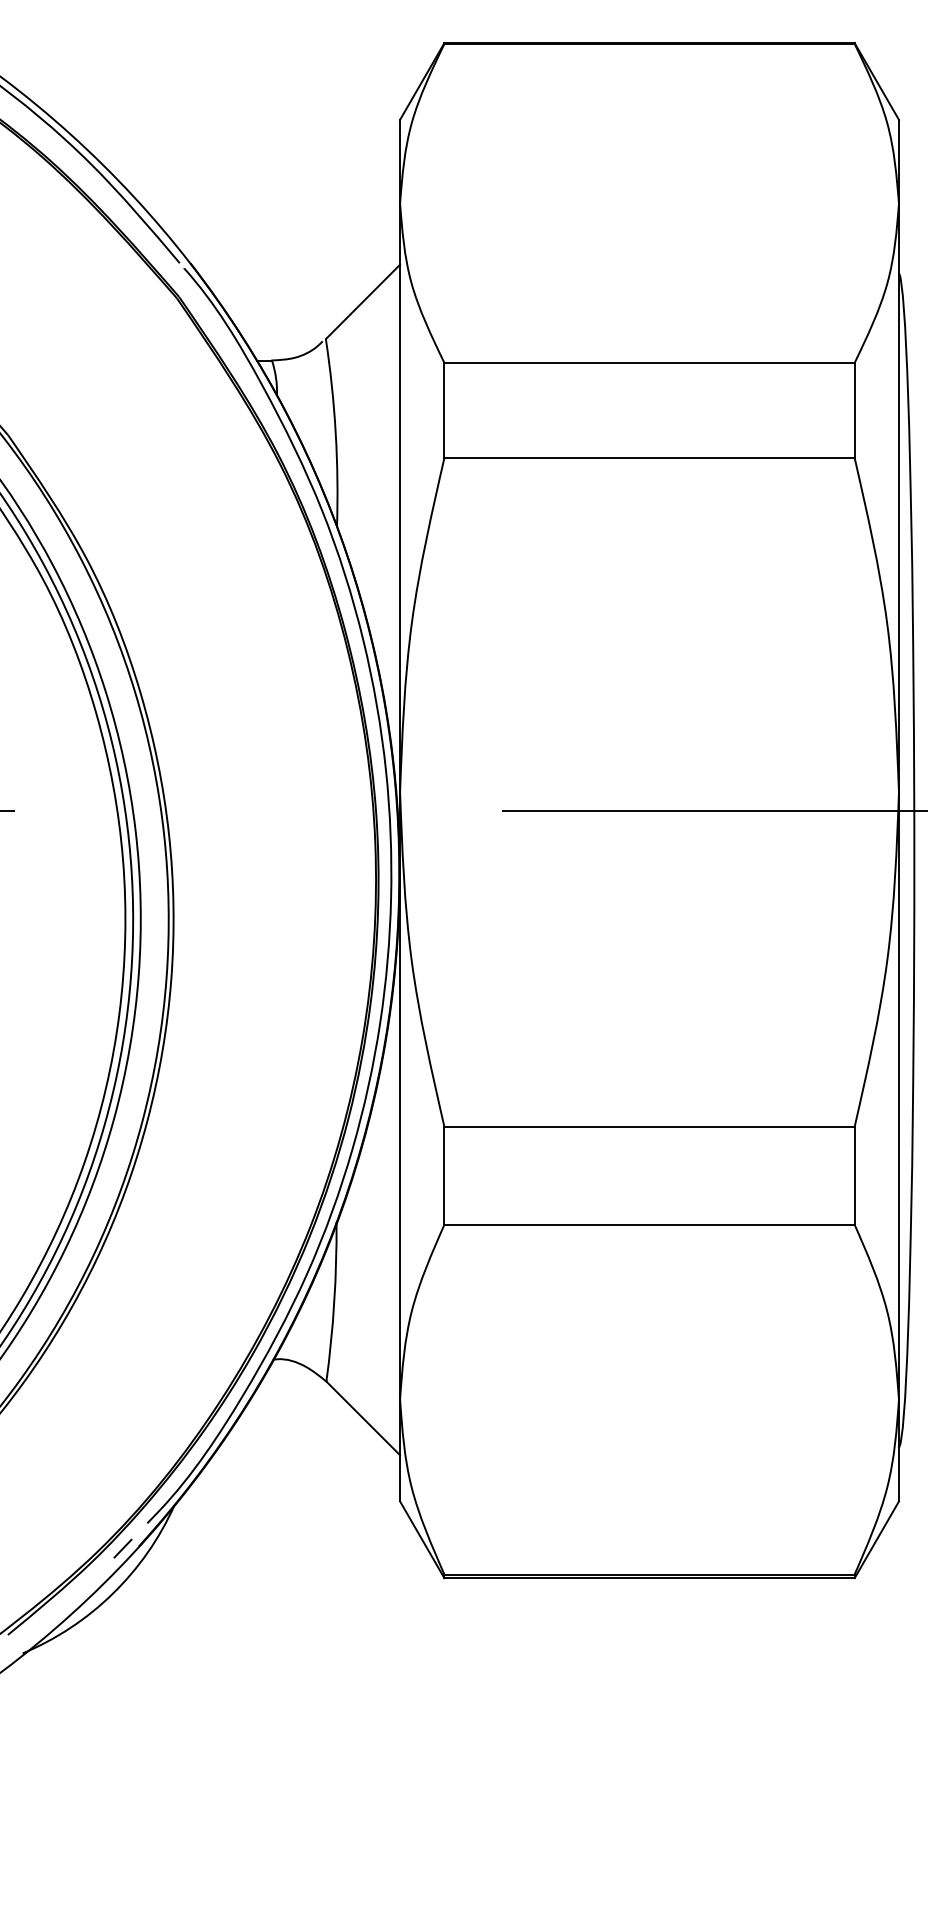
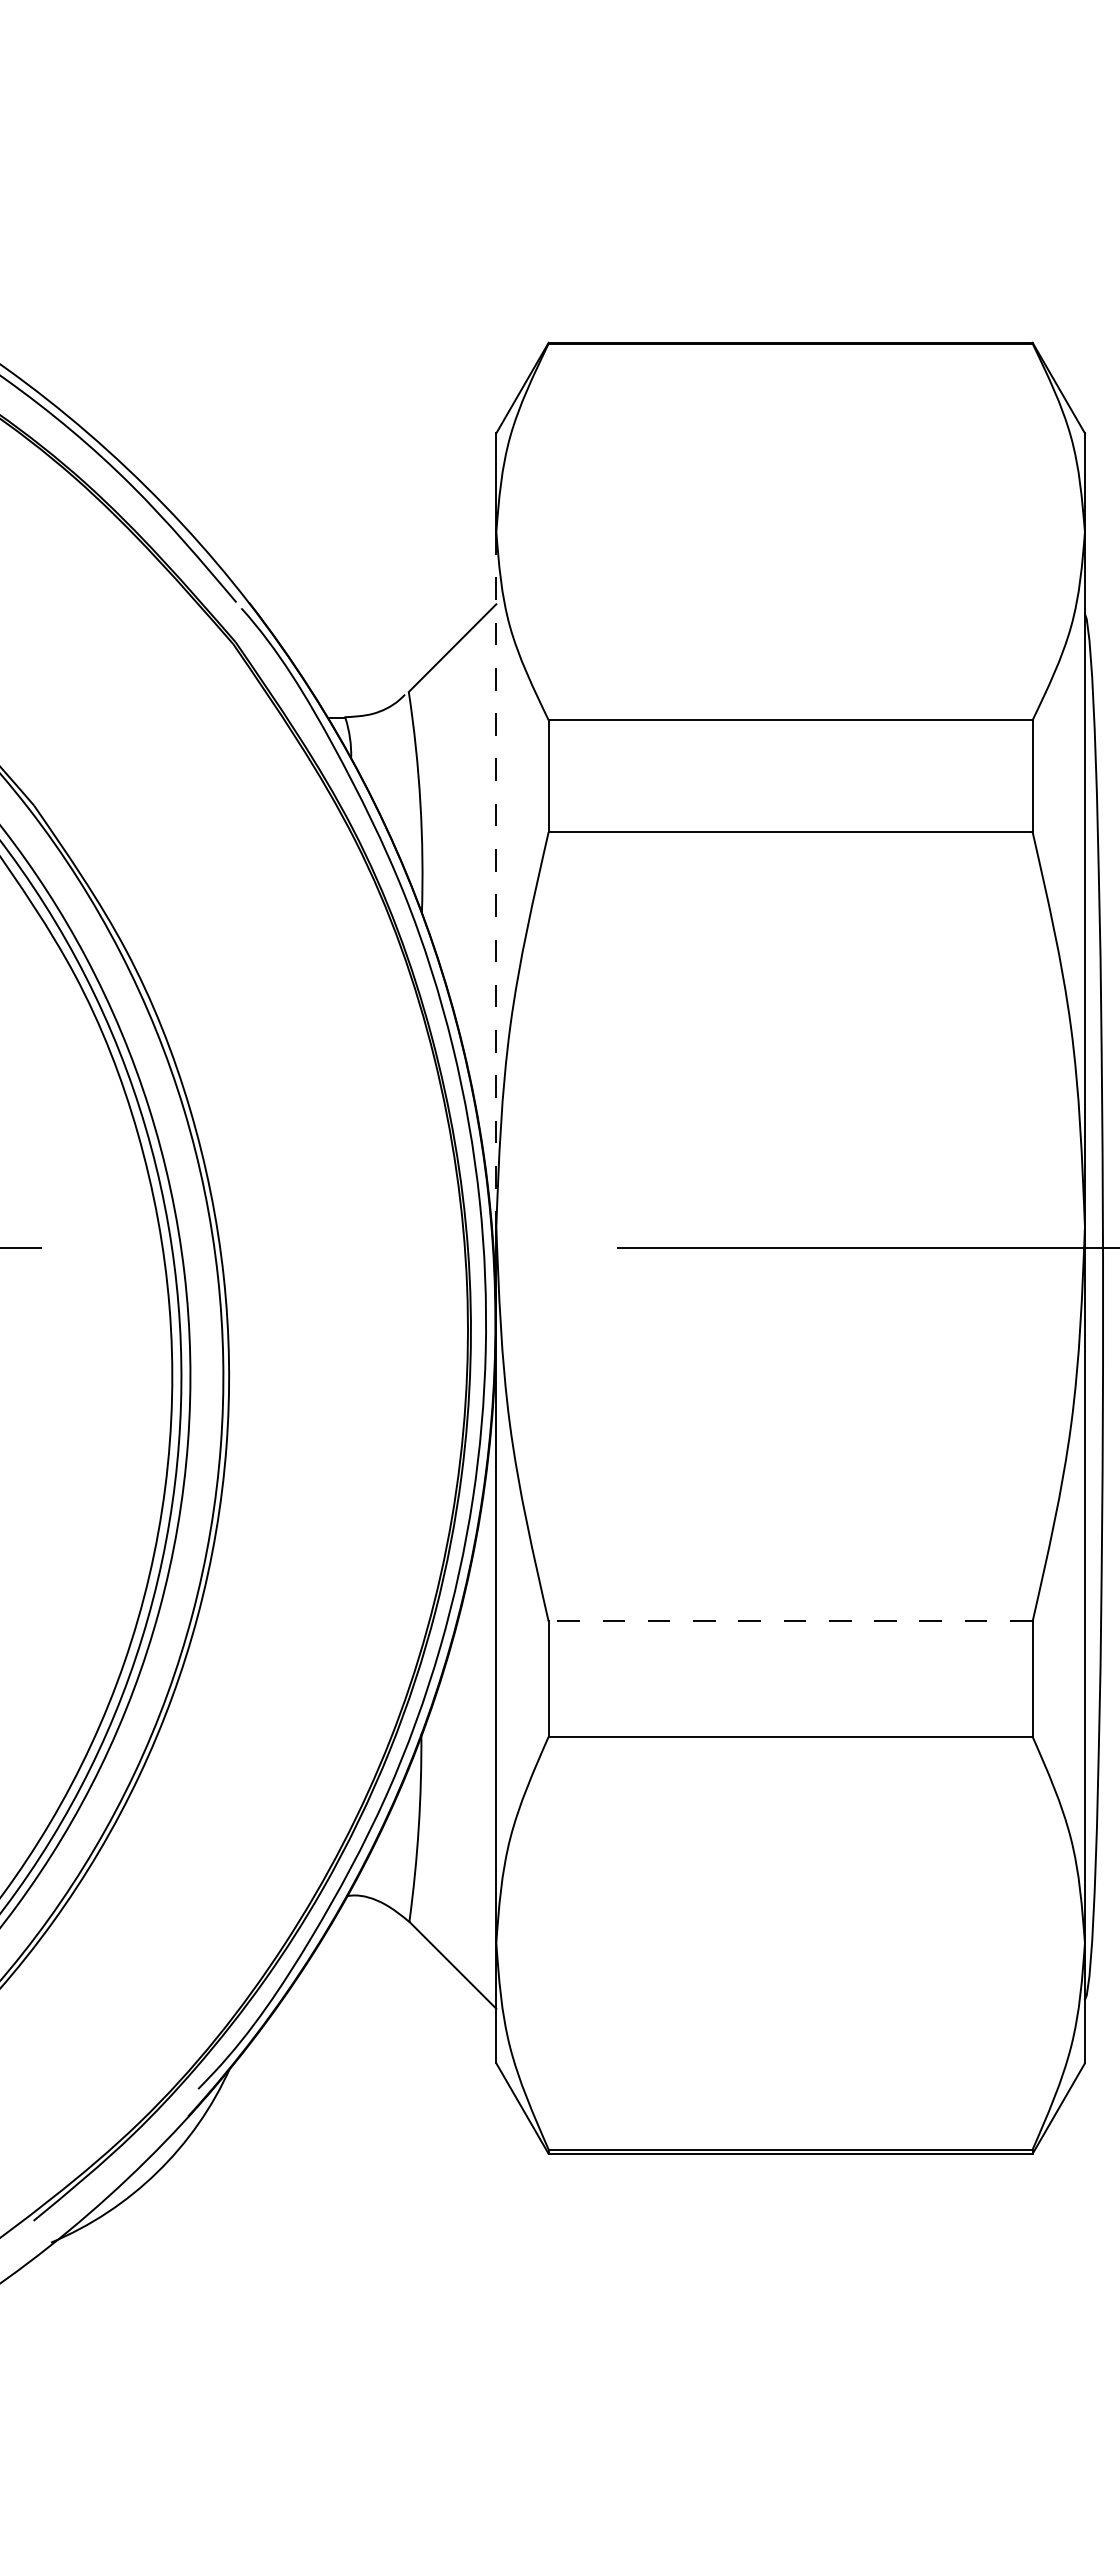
line: (400, 498) -> (496, 879), solid -> dashed
line: (649, 1126) -> (790, 1621), solid -> dashed
line: (123, 1548) -> (169, 2118), removed

